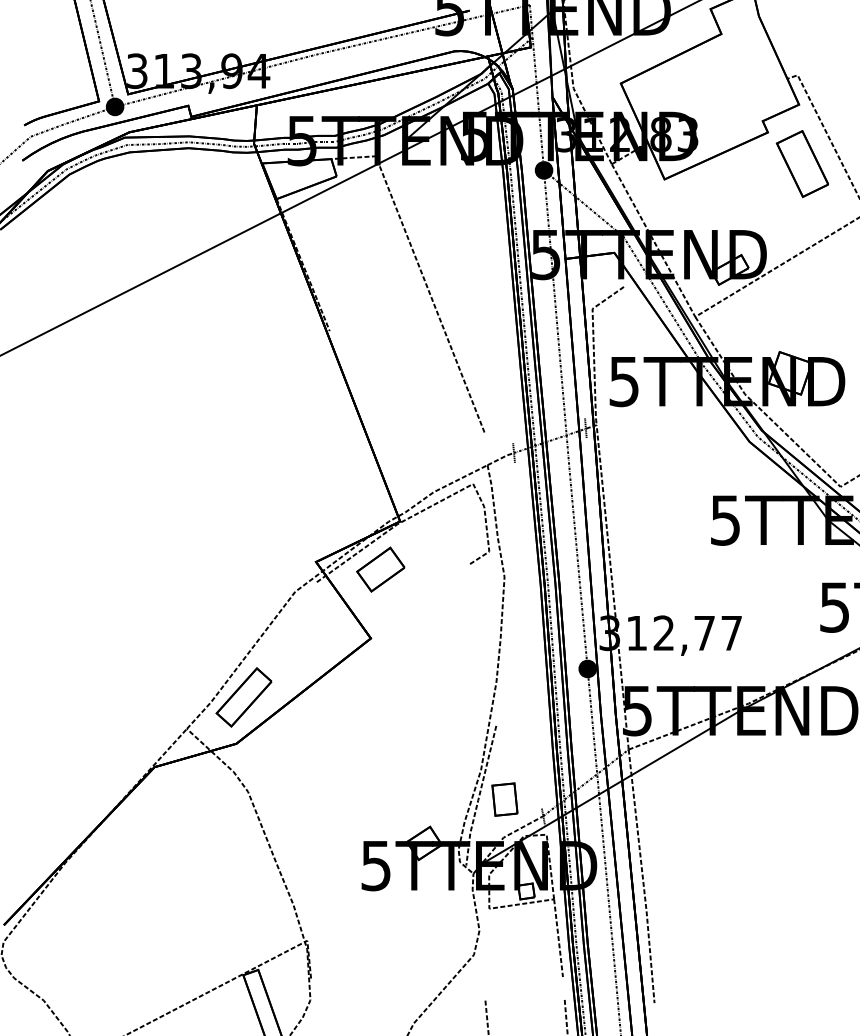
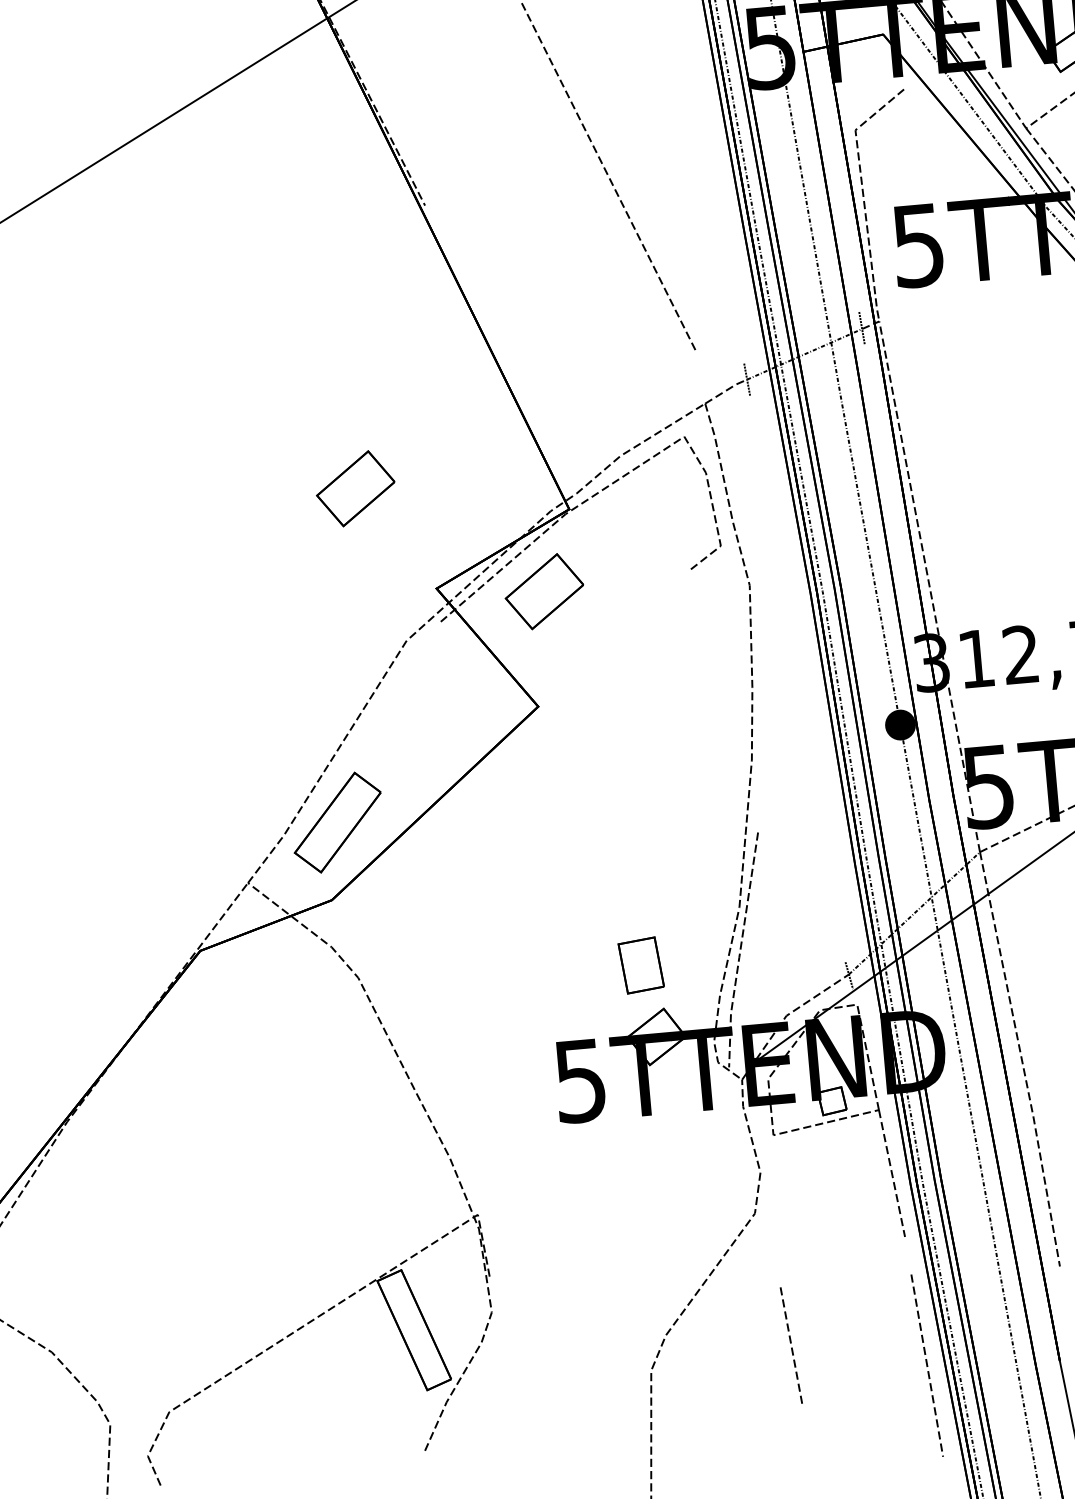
part: (272, 497) -> (355, 488), added
part: (504, 799) -> (640, 965), moved

